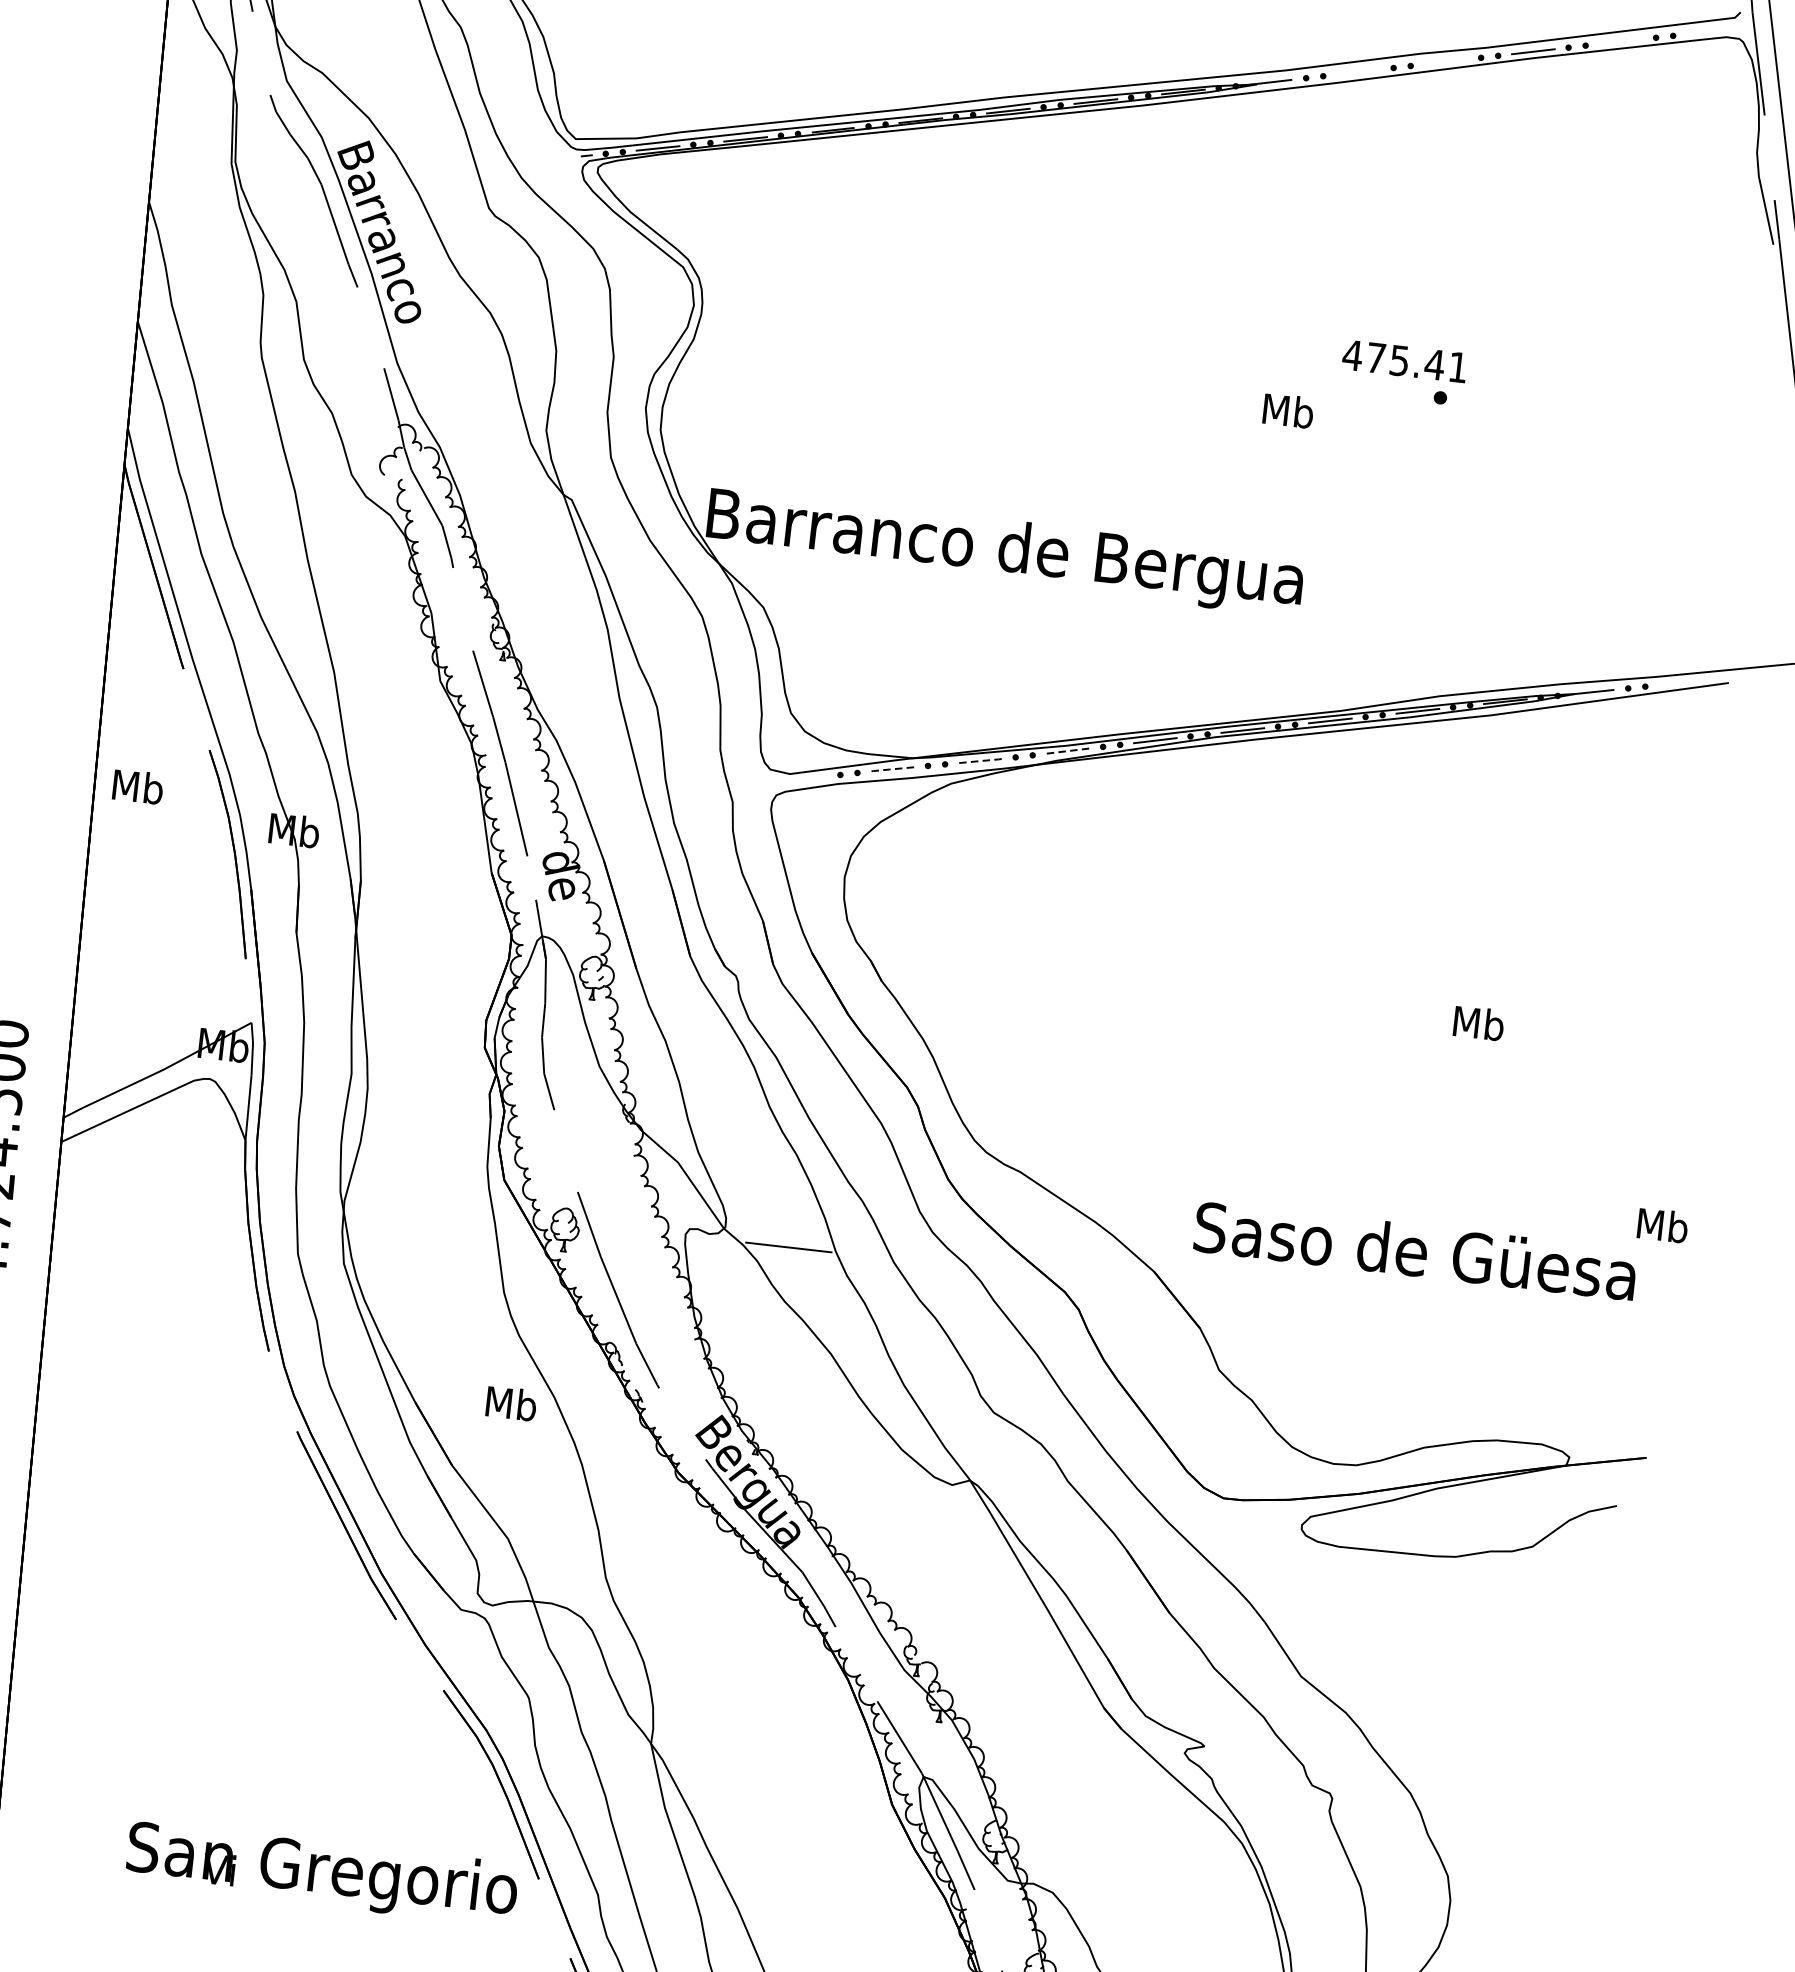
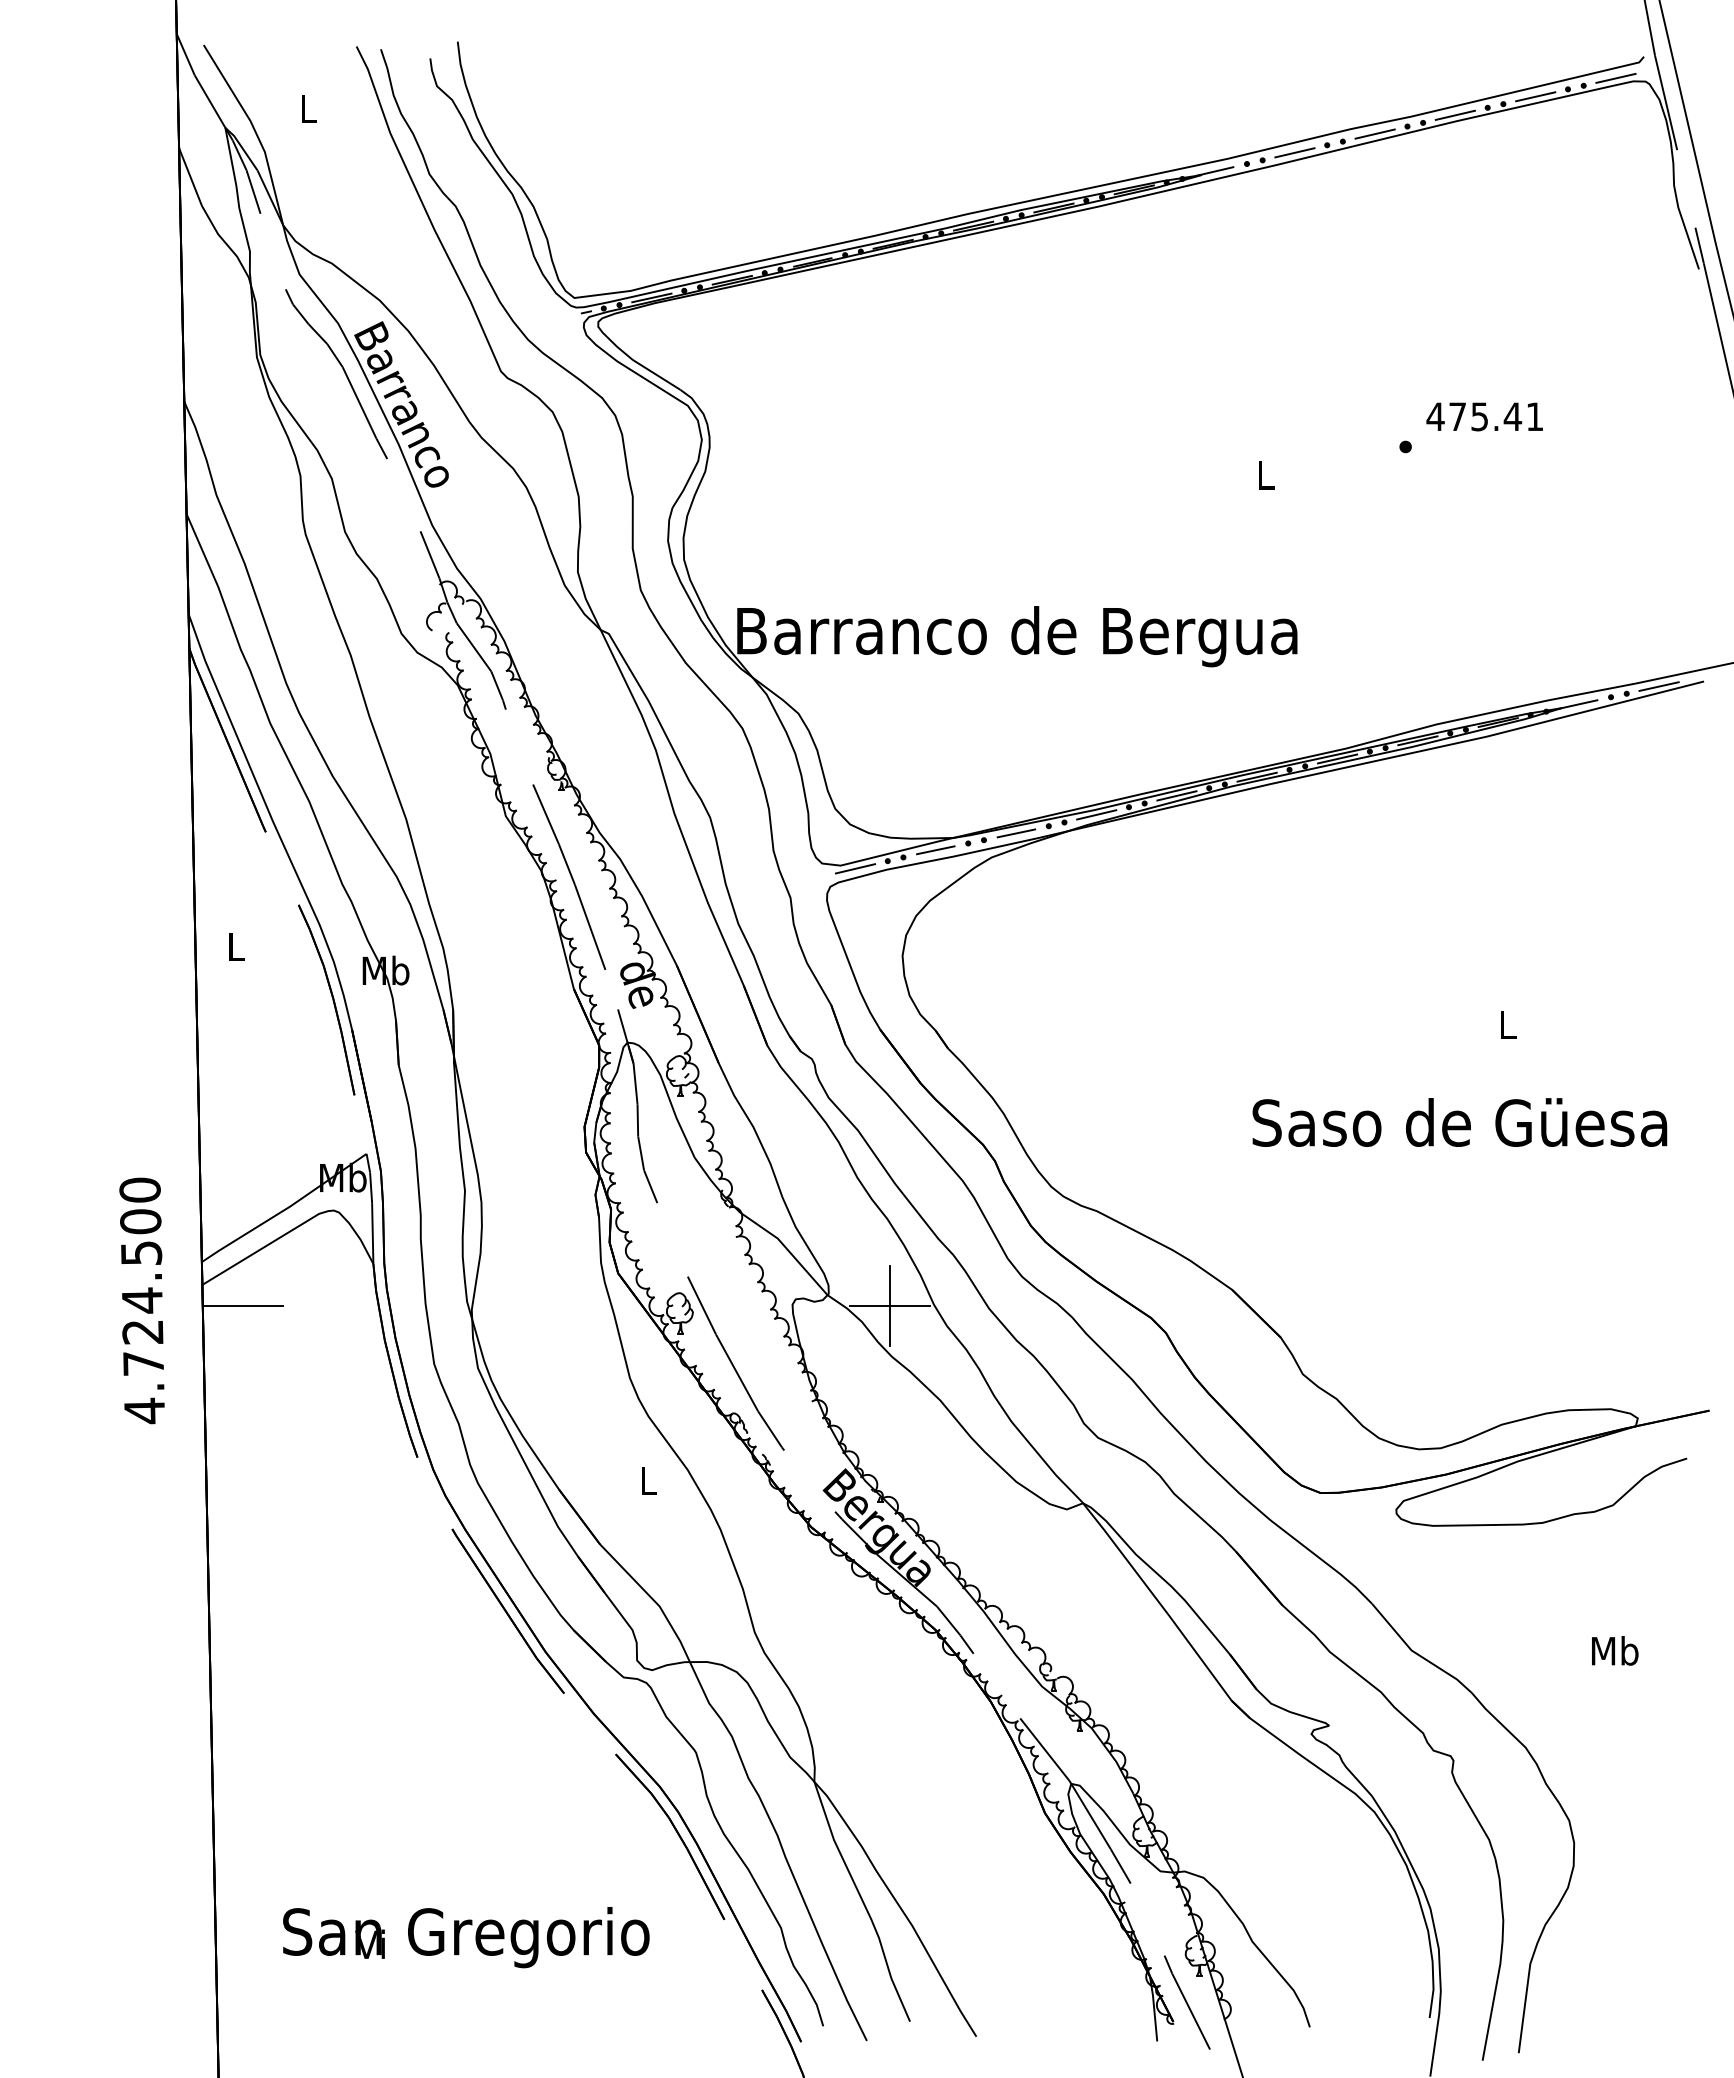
line: (1707, 30) -> (1615, 77), added
line: (1620, 41) -> (1535, 96), added
line: (1445, 61) -> (1374, 133), added
line: (1358, 71) -> (1294, 152), added
text: (1404, 361) -> (1484, 416), moved
text: (1288, 411) -> (1265, 475), Mb -> L
line: (1679, 682) -> (1658, 686), added
line: (1067, 750) -> (1096, 814), dashed -> solid
line: (980, 761) -> (1016, 833), dashed -> solid
line: (891, 769) -> (934, 850), dashed -> solid
line: (805, 778) -> (855, 868), added
text: (137, 786) -> (235, 946), Mb -> L
text: (1478, 1023) -> (1507, 1024), Mb -> L
line: (101, 1168) -> (242, 1305), added
text: (1663, 1225) -> (1615, 1650), moved
line: (788, 1247) -> (889, 1305), added
text: (1415, 1250) -> (1459, 1122), moved
text: (511, 1403) -> (648, 1480), Mb -> L
text: (322, 1873) -> (466, 1937), moved

